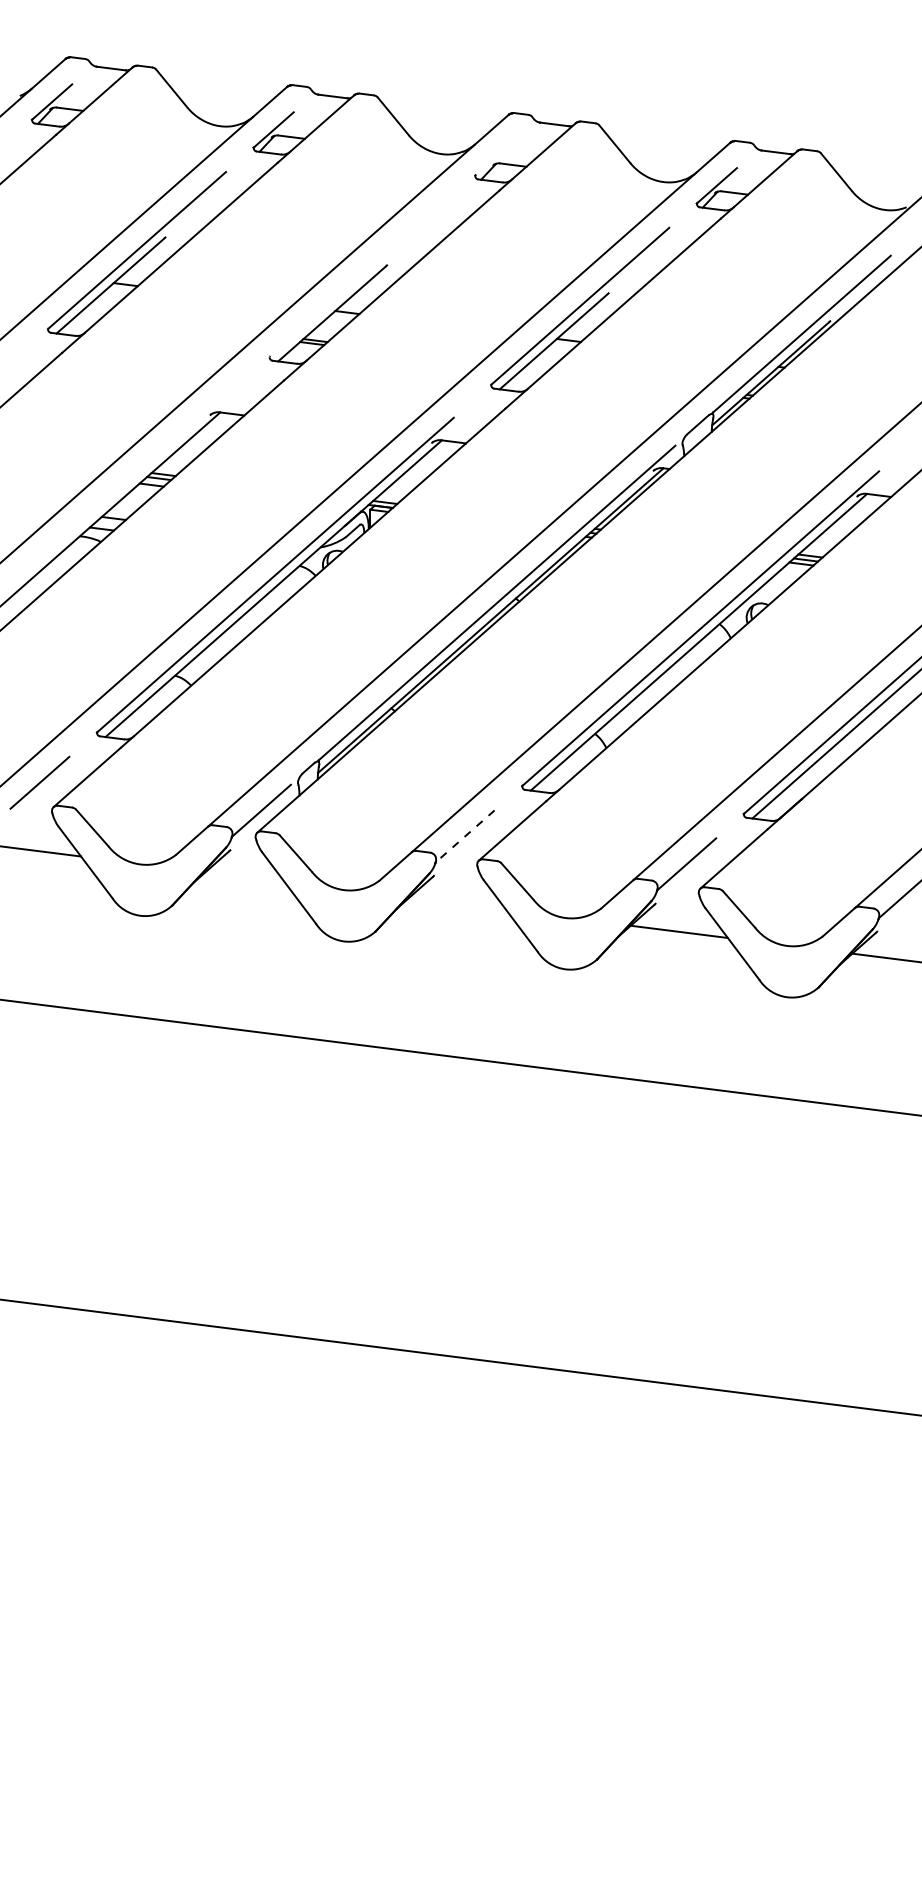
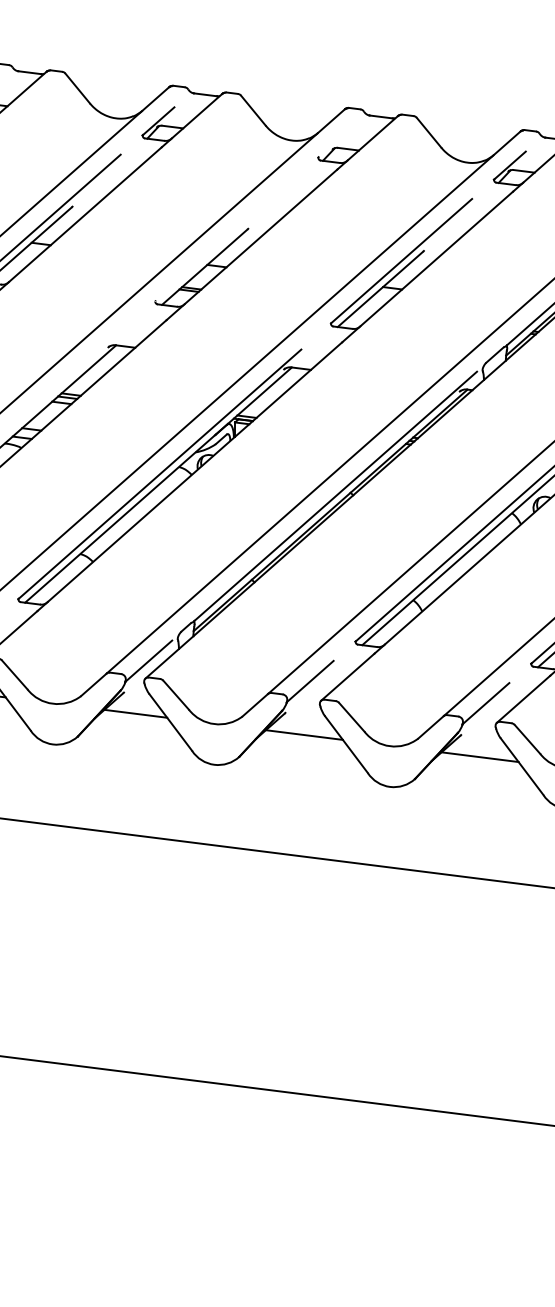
line: (464, 836) -> (309, 681), dashed -> solid
line: (244, 877) -> (135, 714), added
line: (457, 903) -> (304, 734), added

